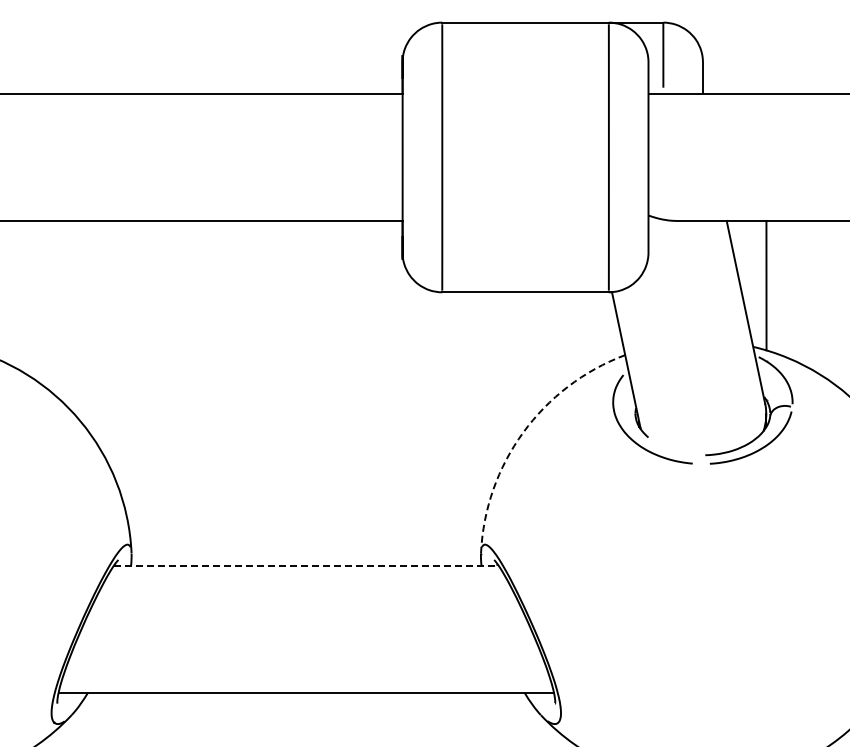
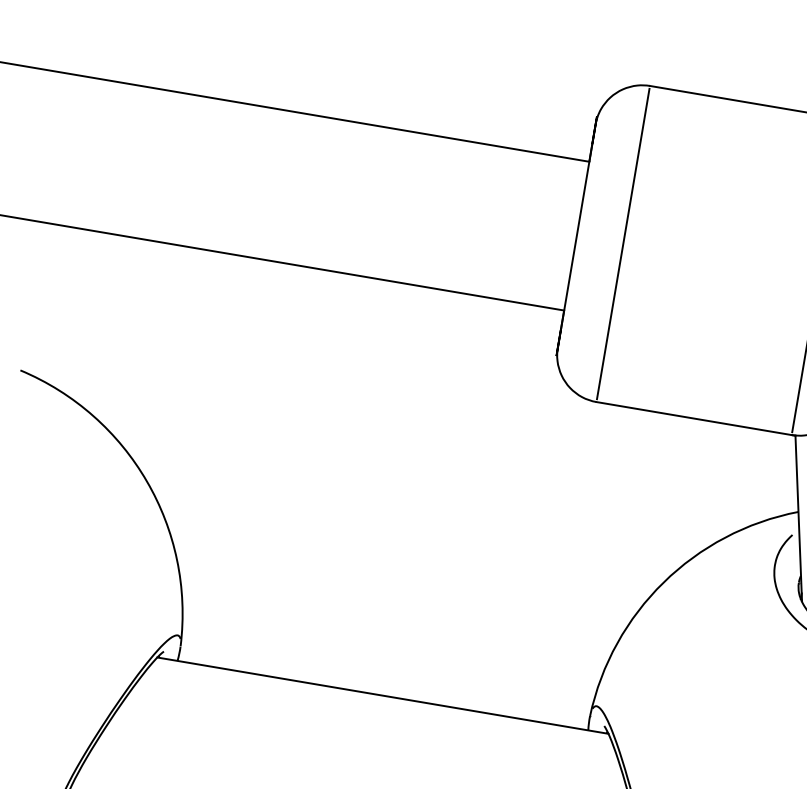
arc: (523, 432) -> (663, 582), dashed -> solid
line: (306, 565) -> (383, 695), dashed -> solid

